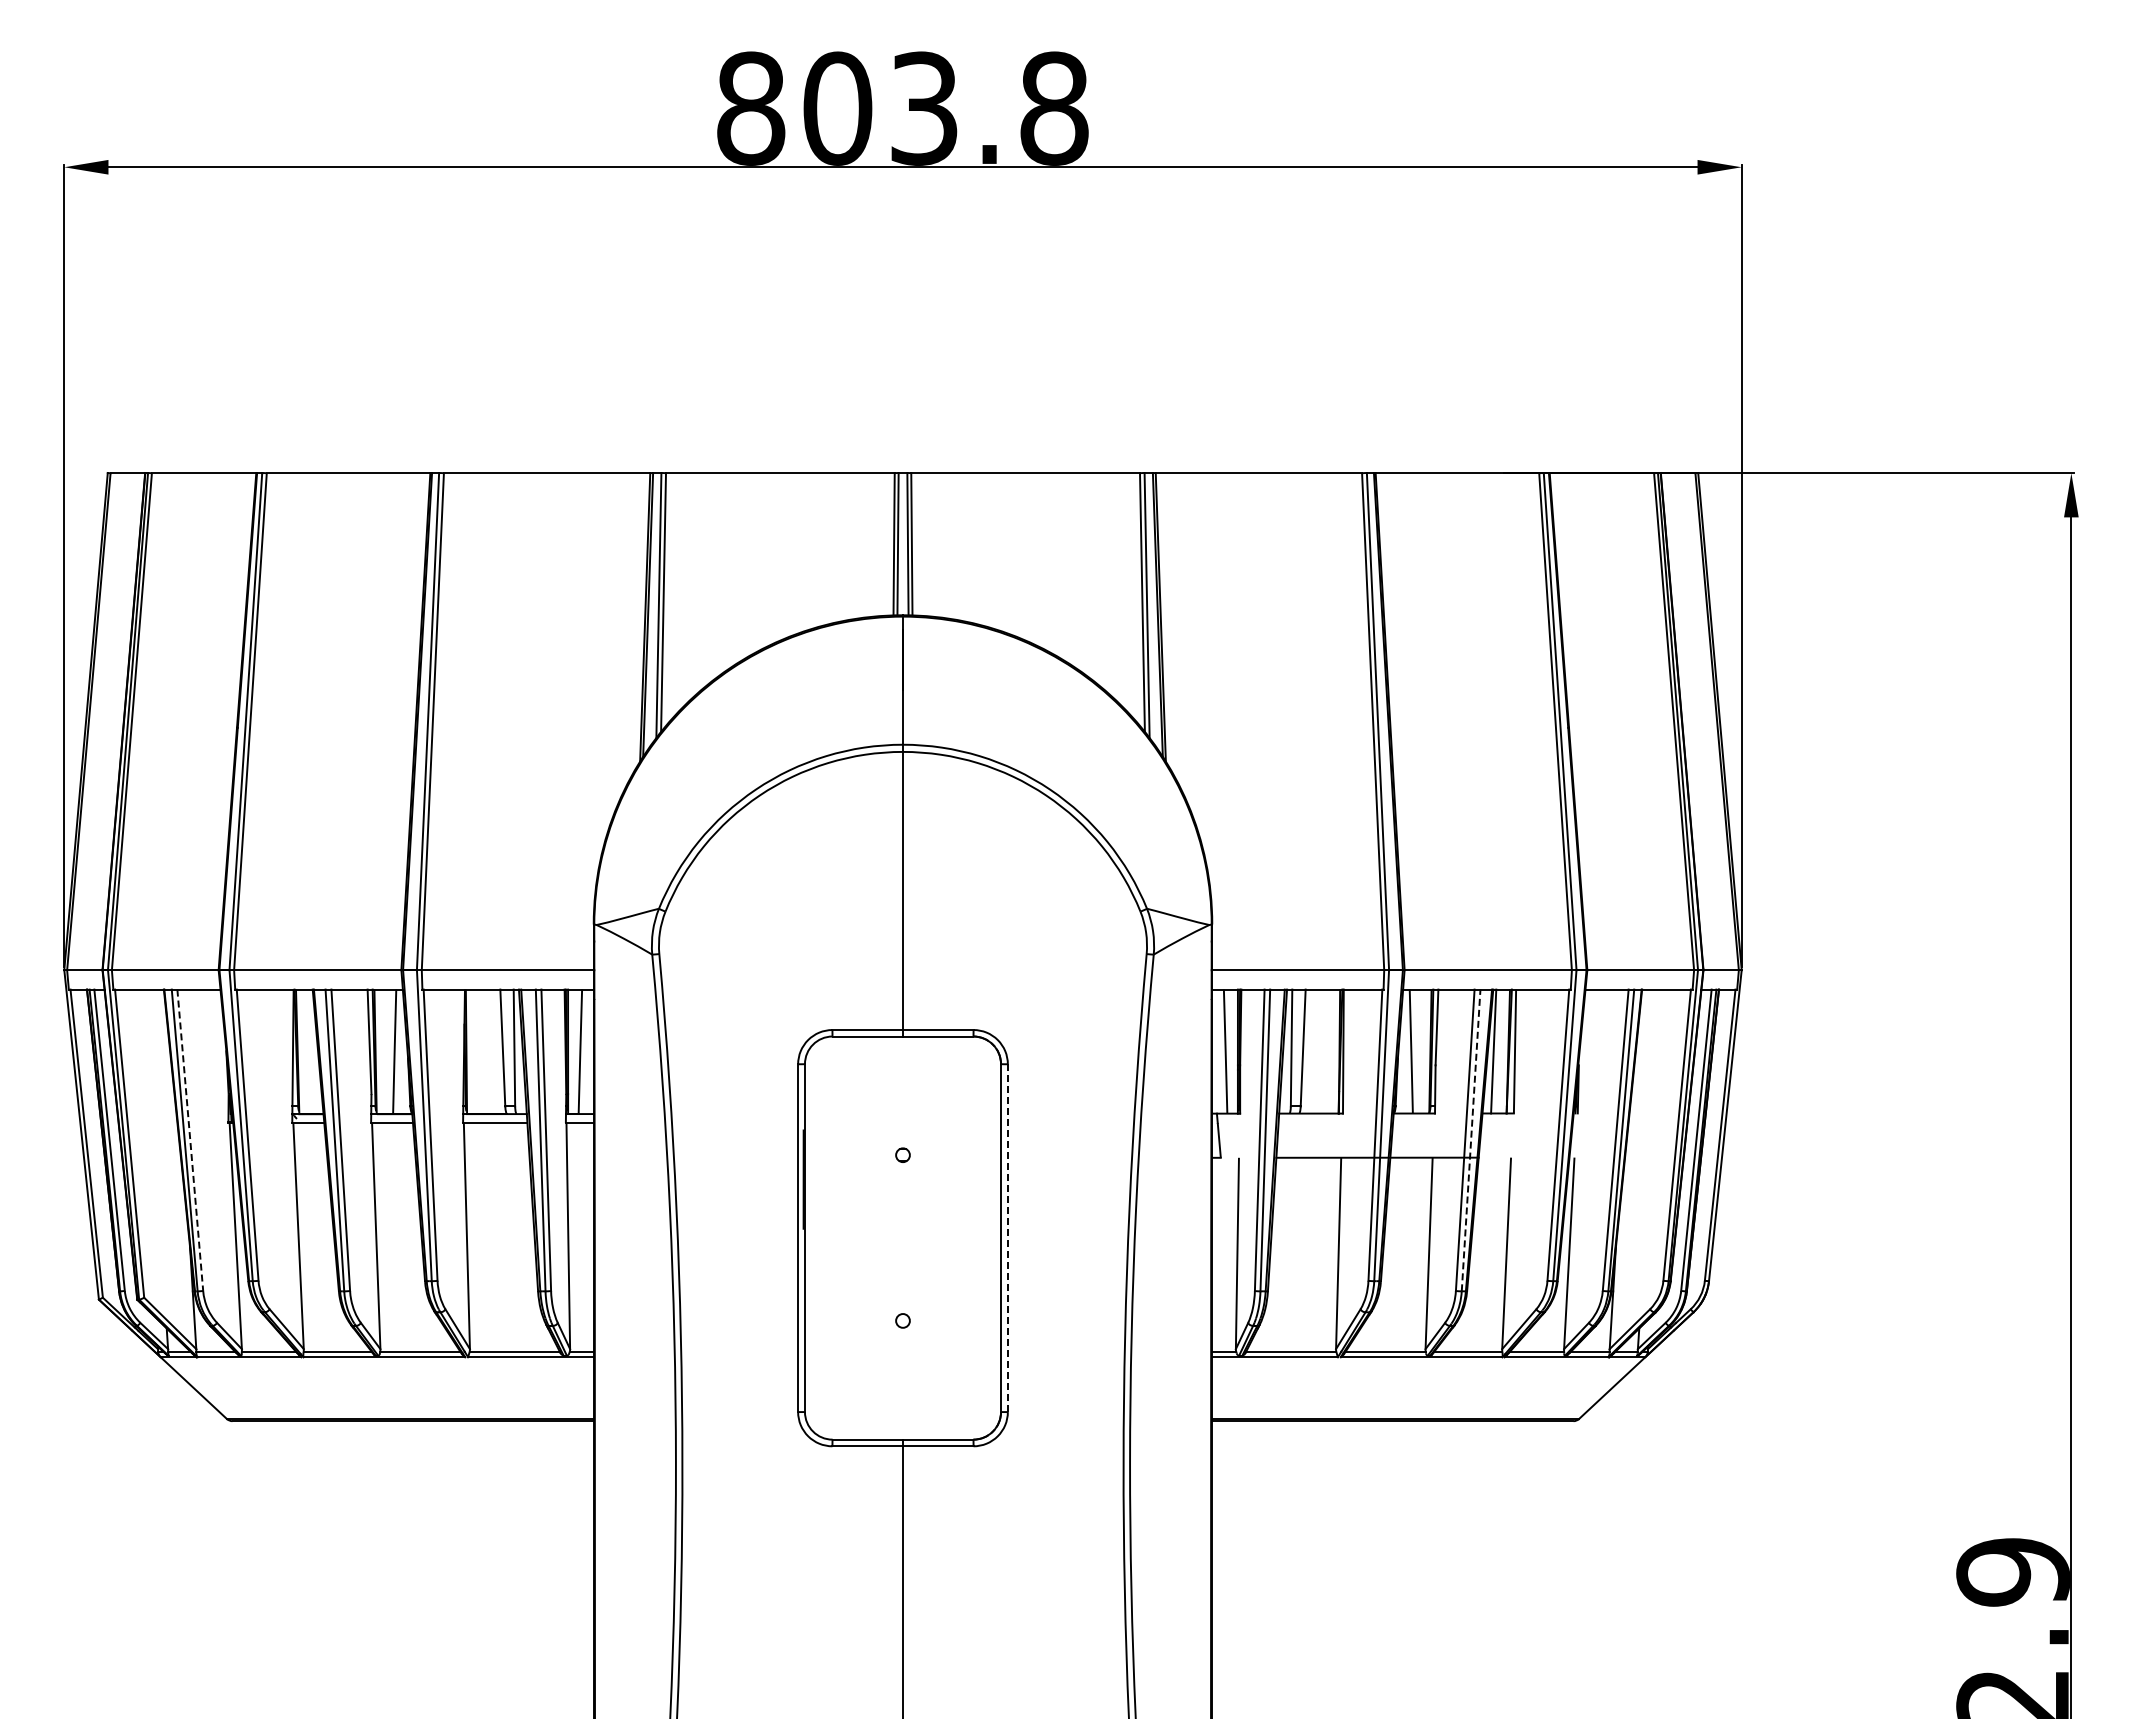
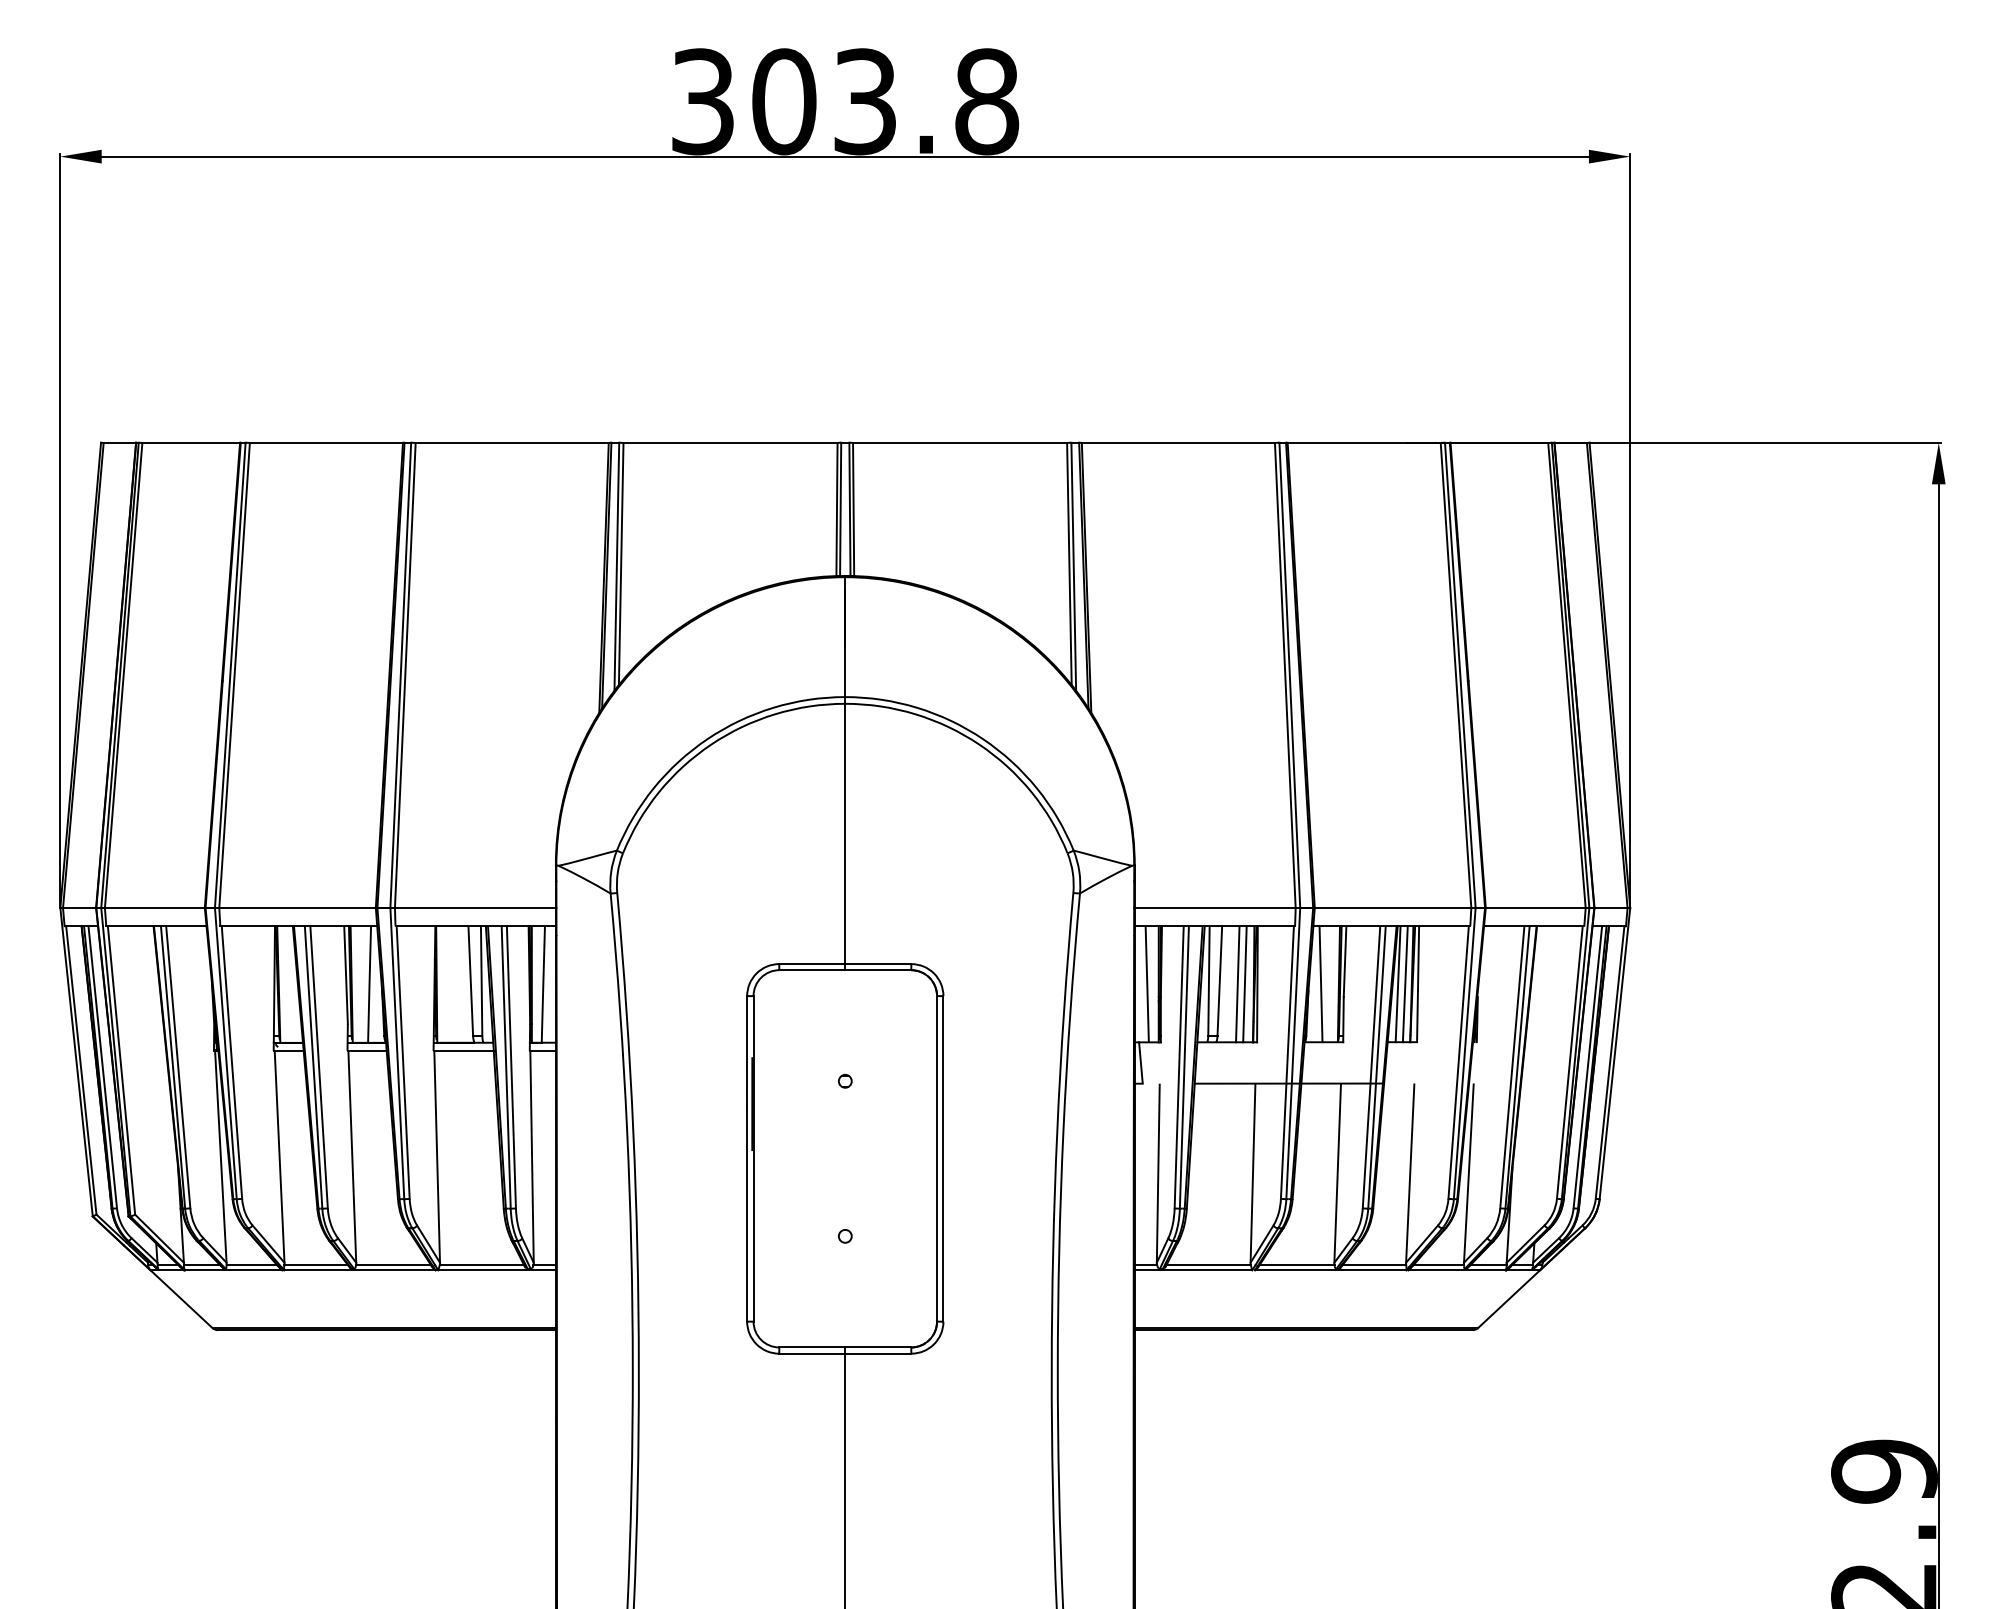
text: (751, 108) -> (703, 101), 803.8 -> 303.8
line: (1322, 1051) -> (1237, 984), added
line: (1329, 1051) -> (1244, 984), added
line: (1500, 1051) -> (1404, 984), added
line: (1471, 1139) -> (1377, 1066), dashed -> solid
line: (190, 1140) -> (178, 1067), dashed -> solid
line: (1007, 1238) -> (943, 1159), dashed -> solid

